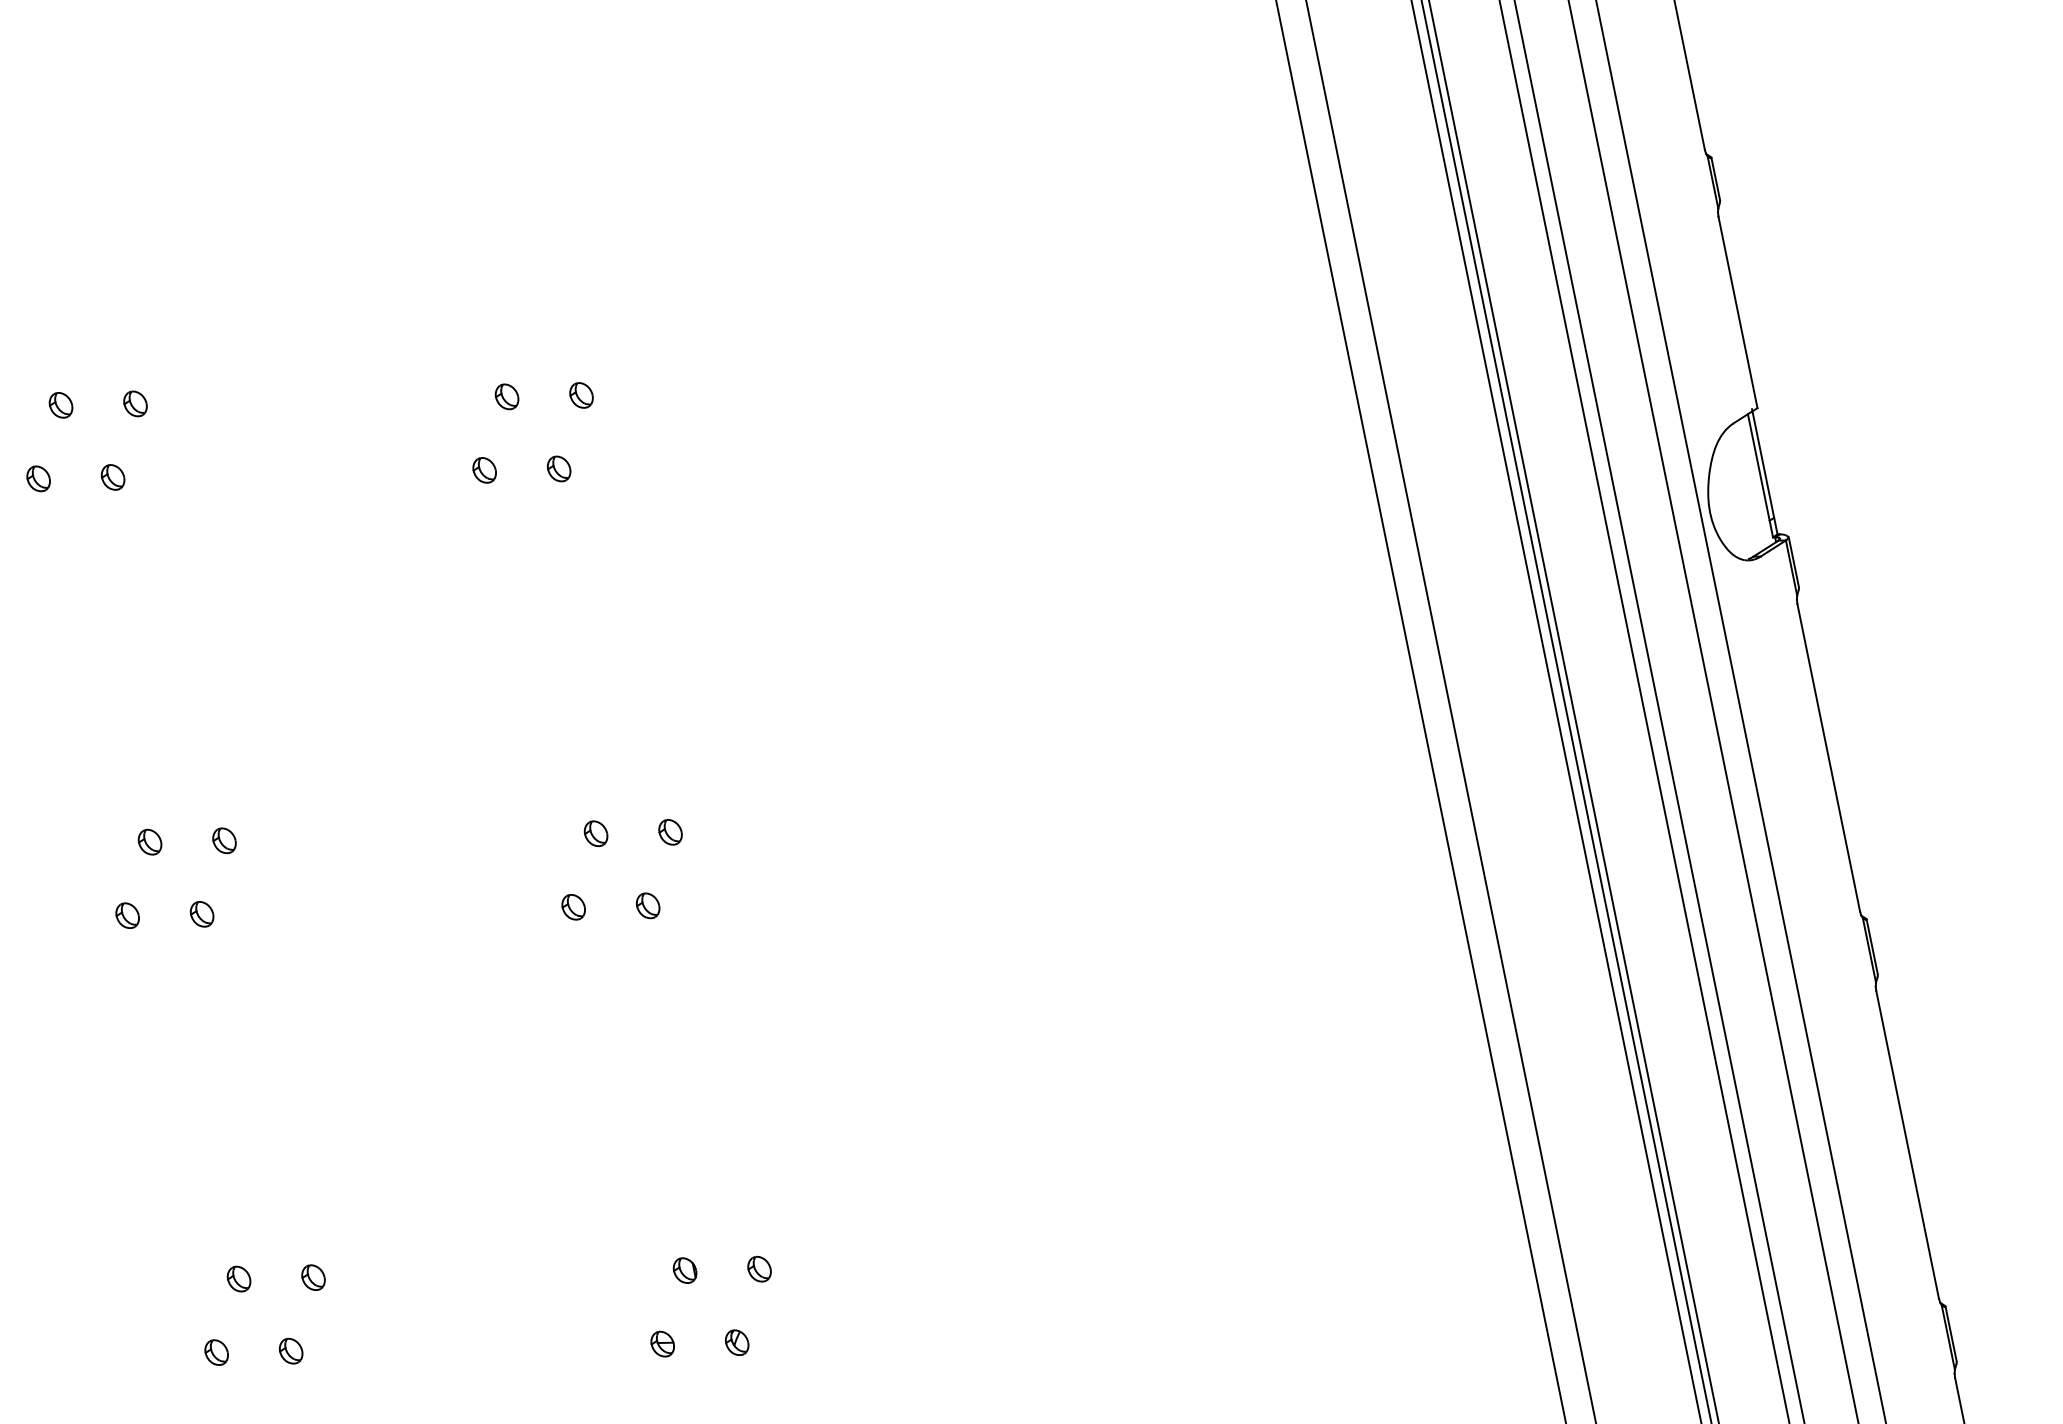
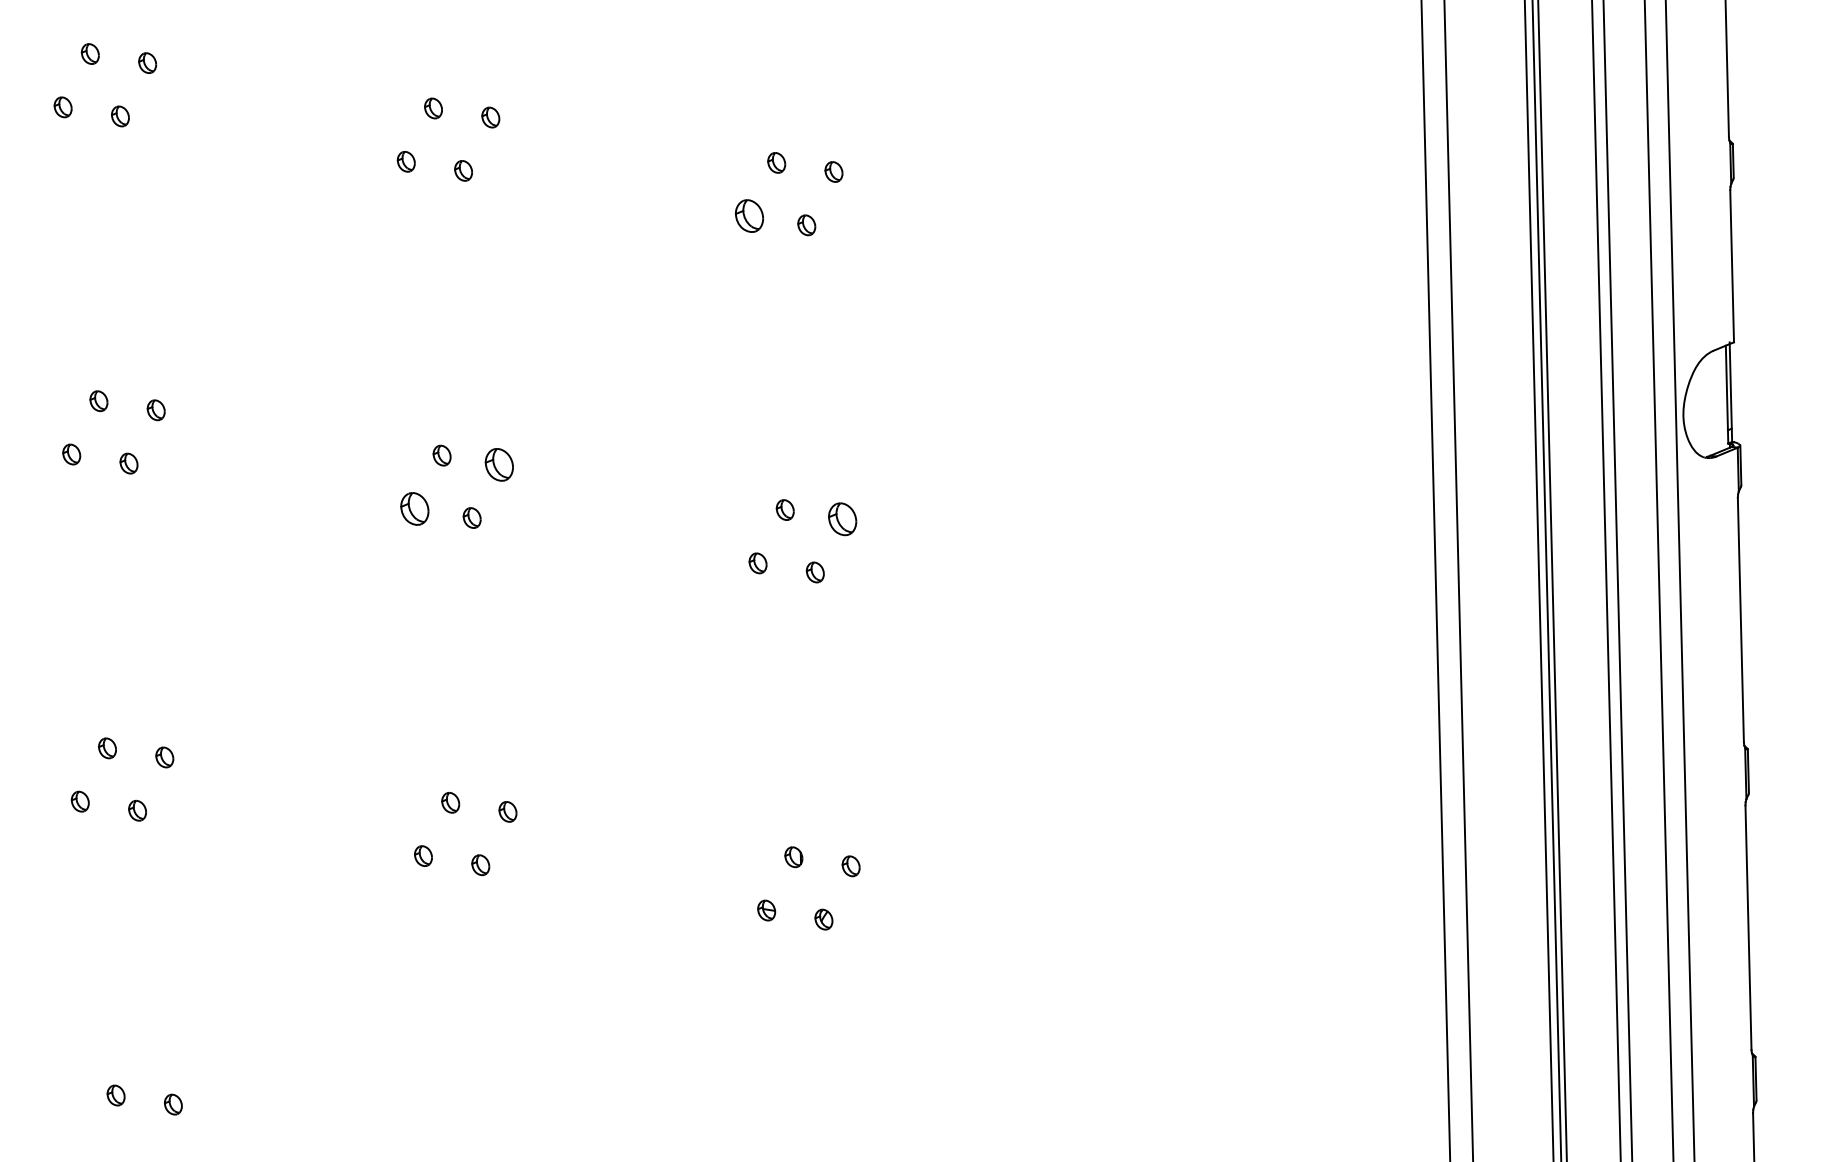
part: (484, 470) -> (749, 216), size x1.6
part: (670, 831) -> (842, 518), size x1.6
part: (224, 840) -> (499, 464), size x1.6
part: (127, 915) -> (414, 508), size x1.6

